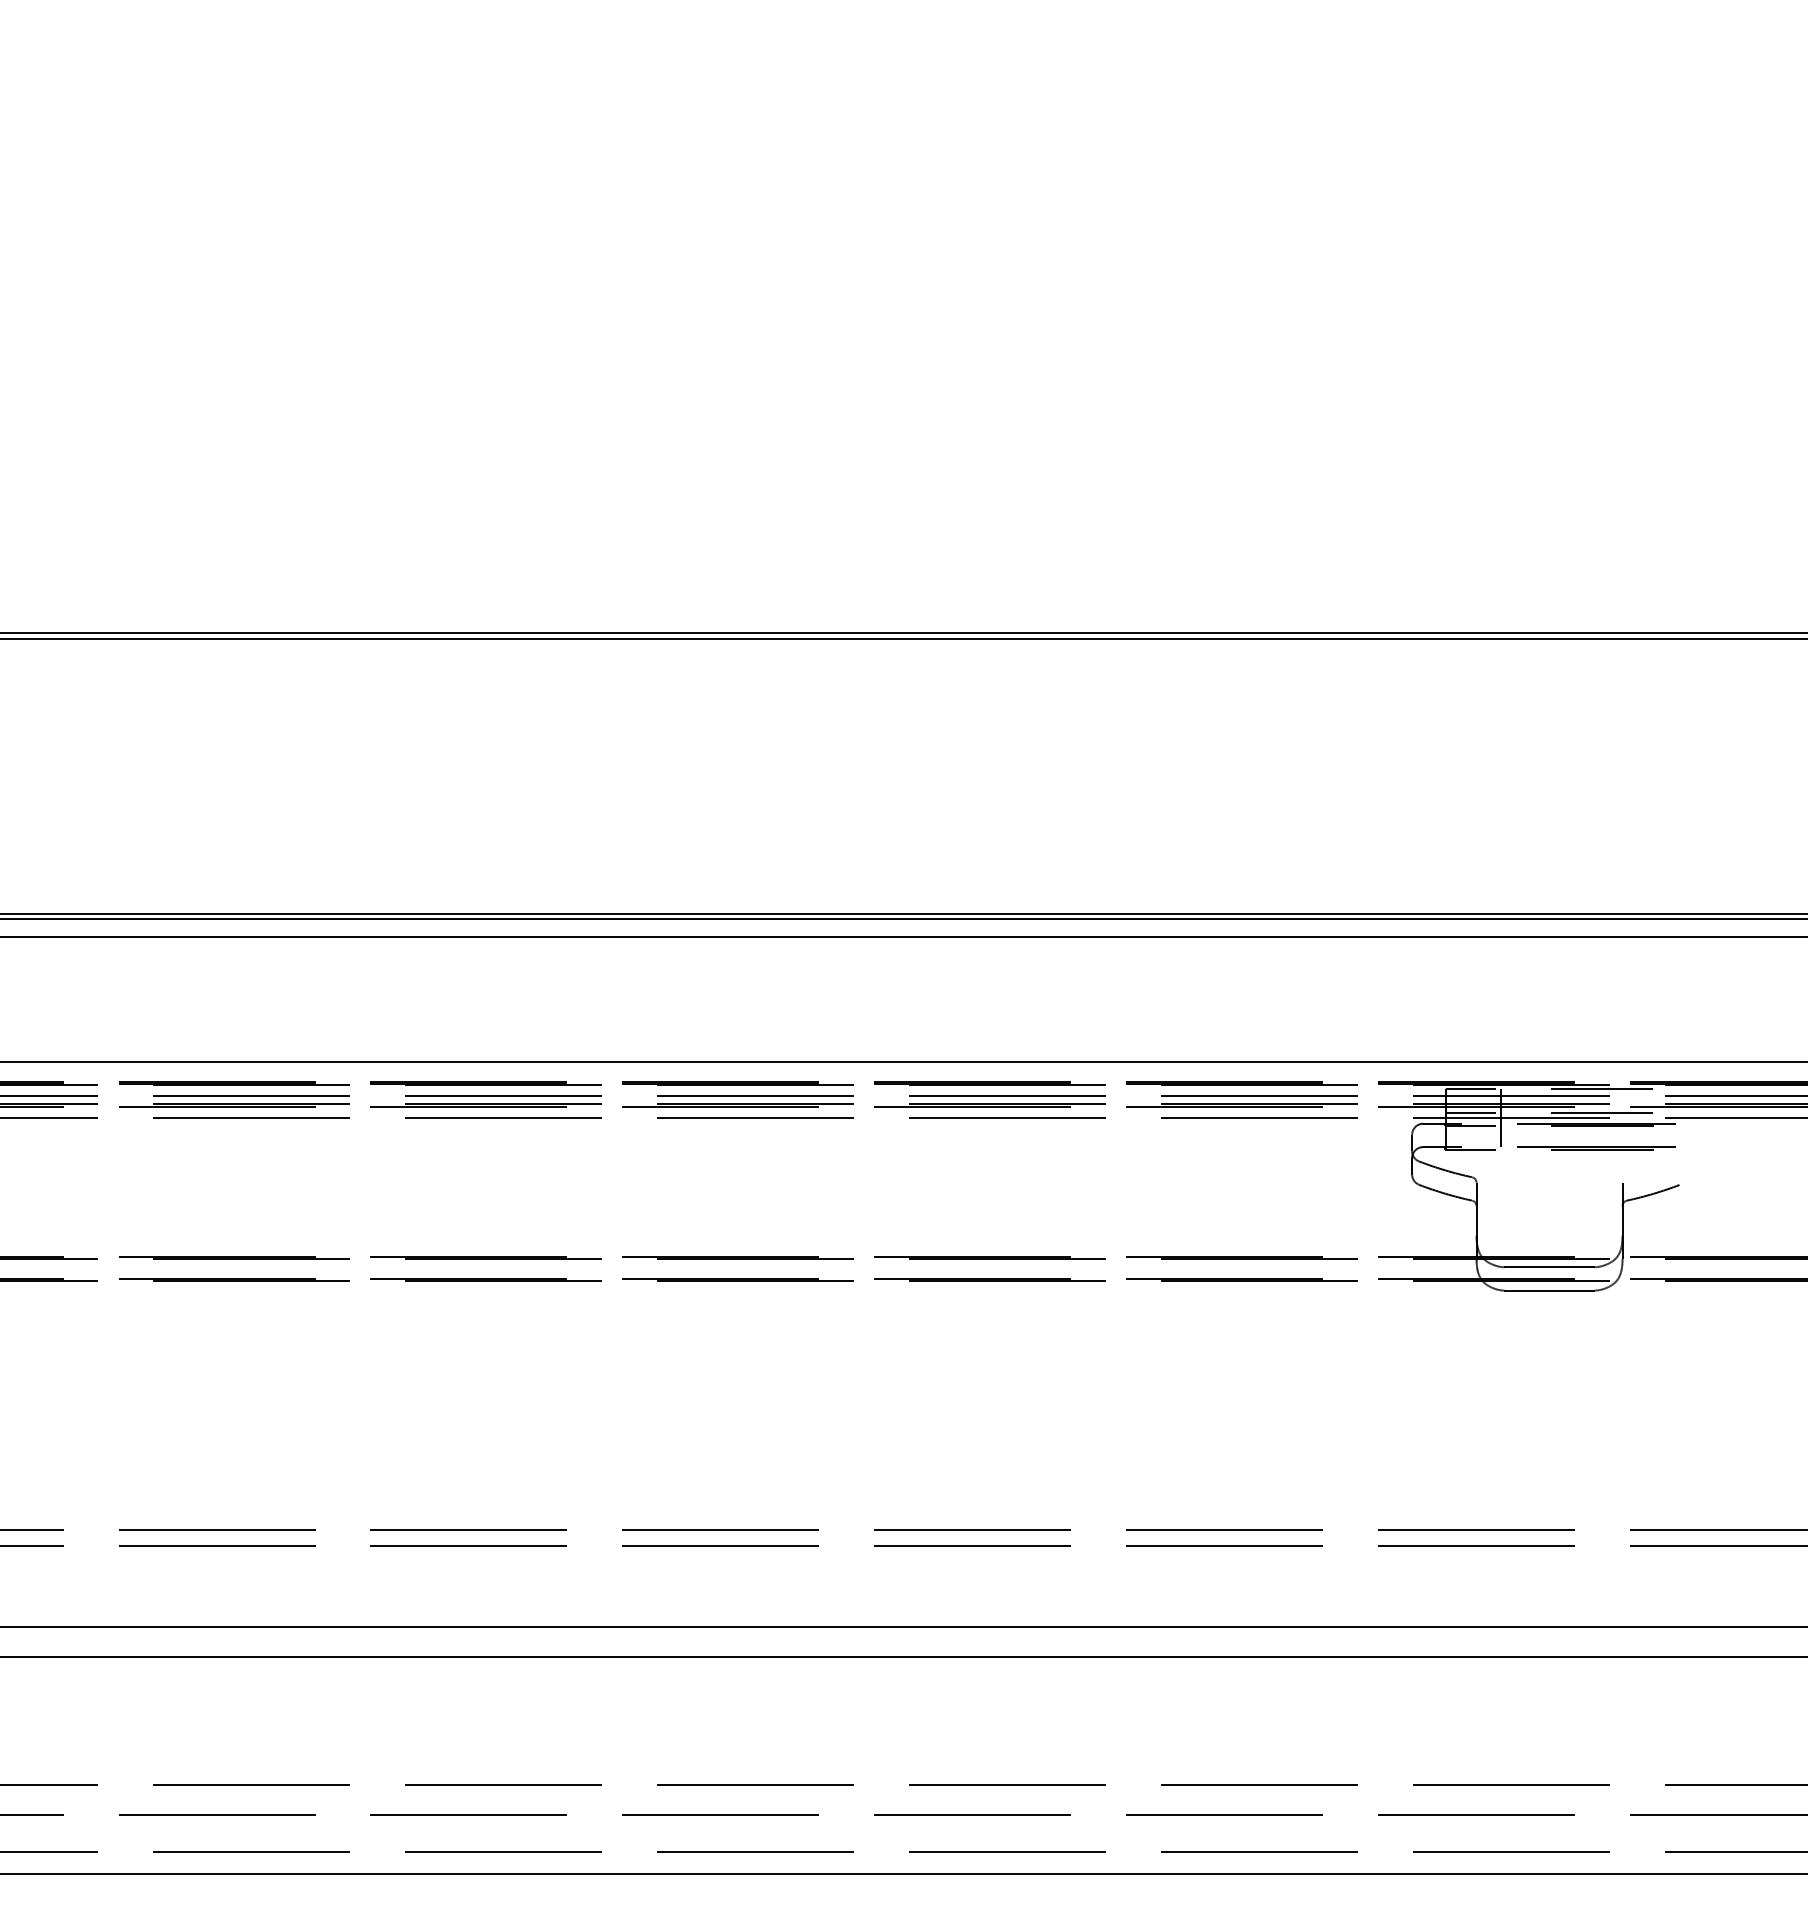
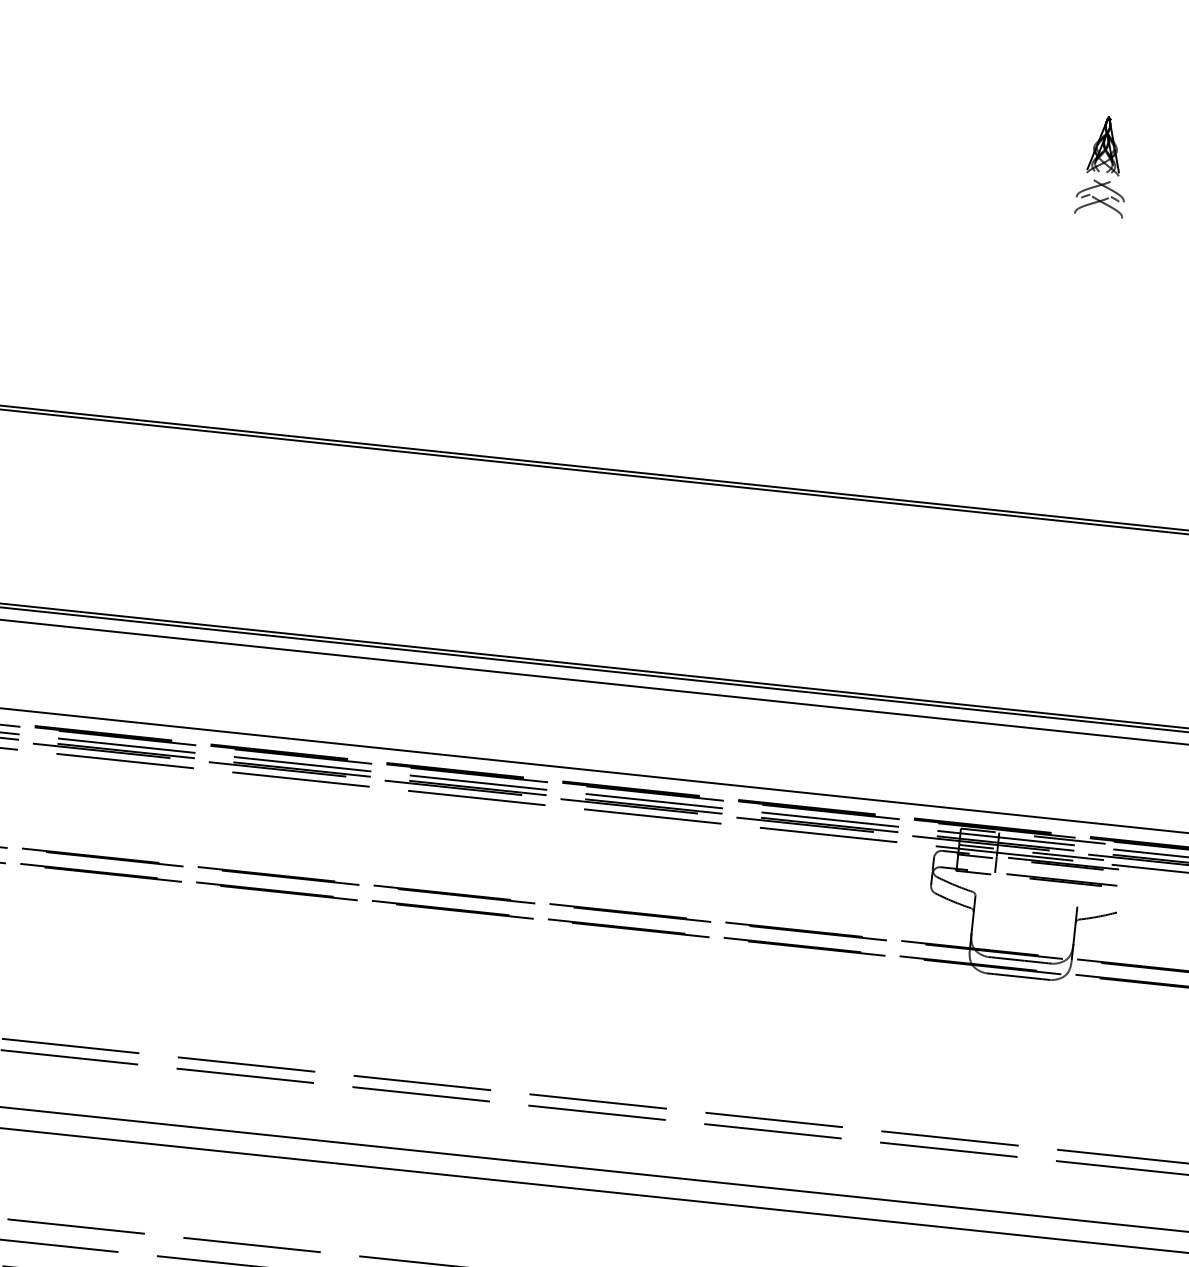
part: (1549, 129) -> (1103, 166), added

